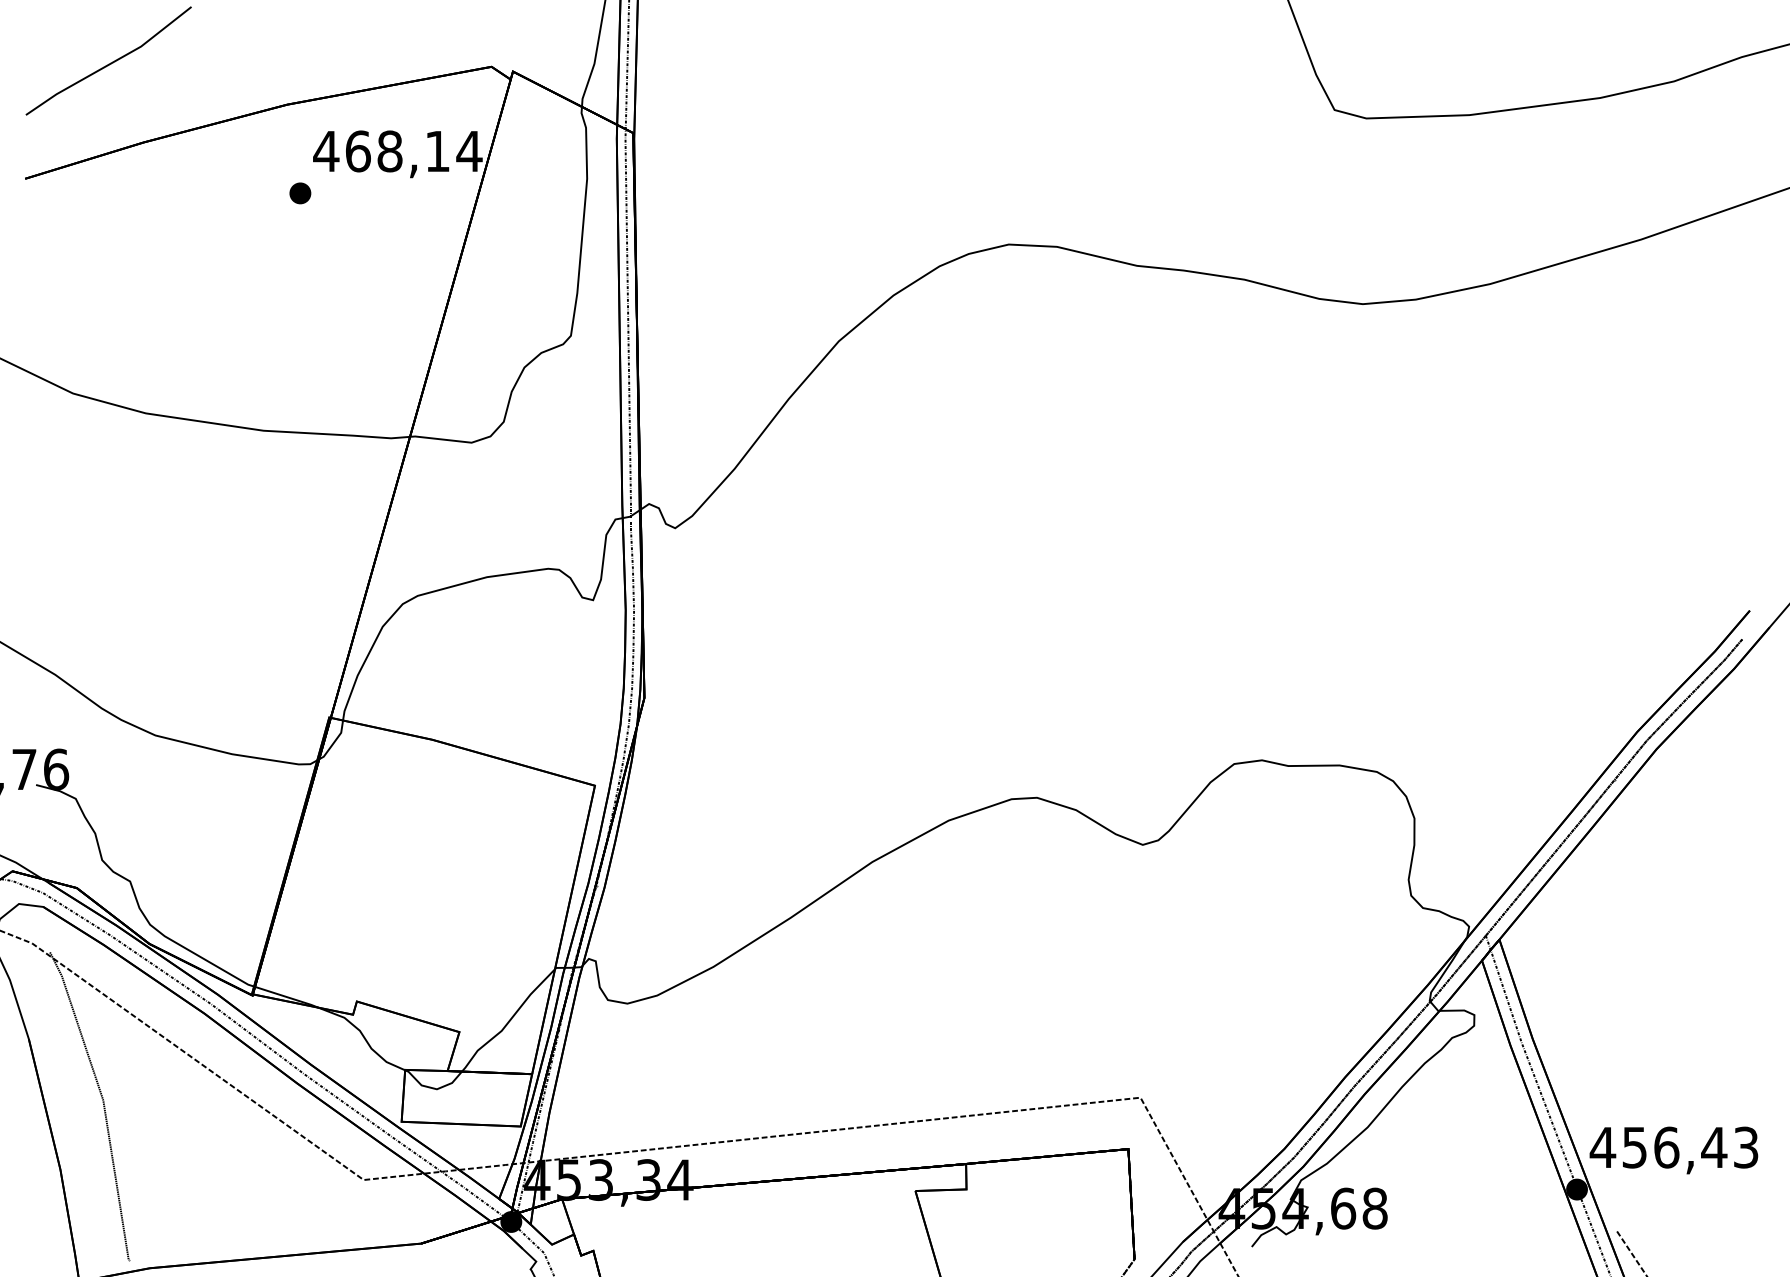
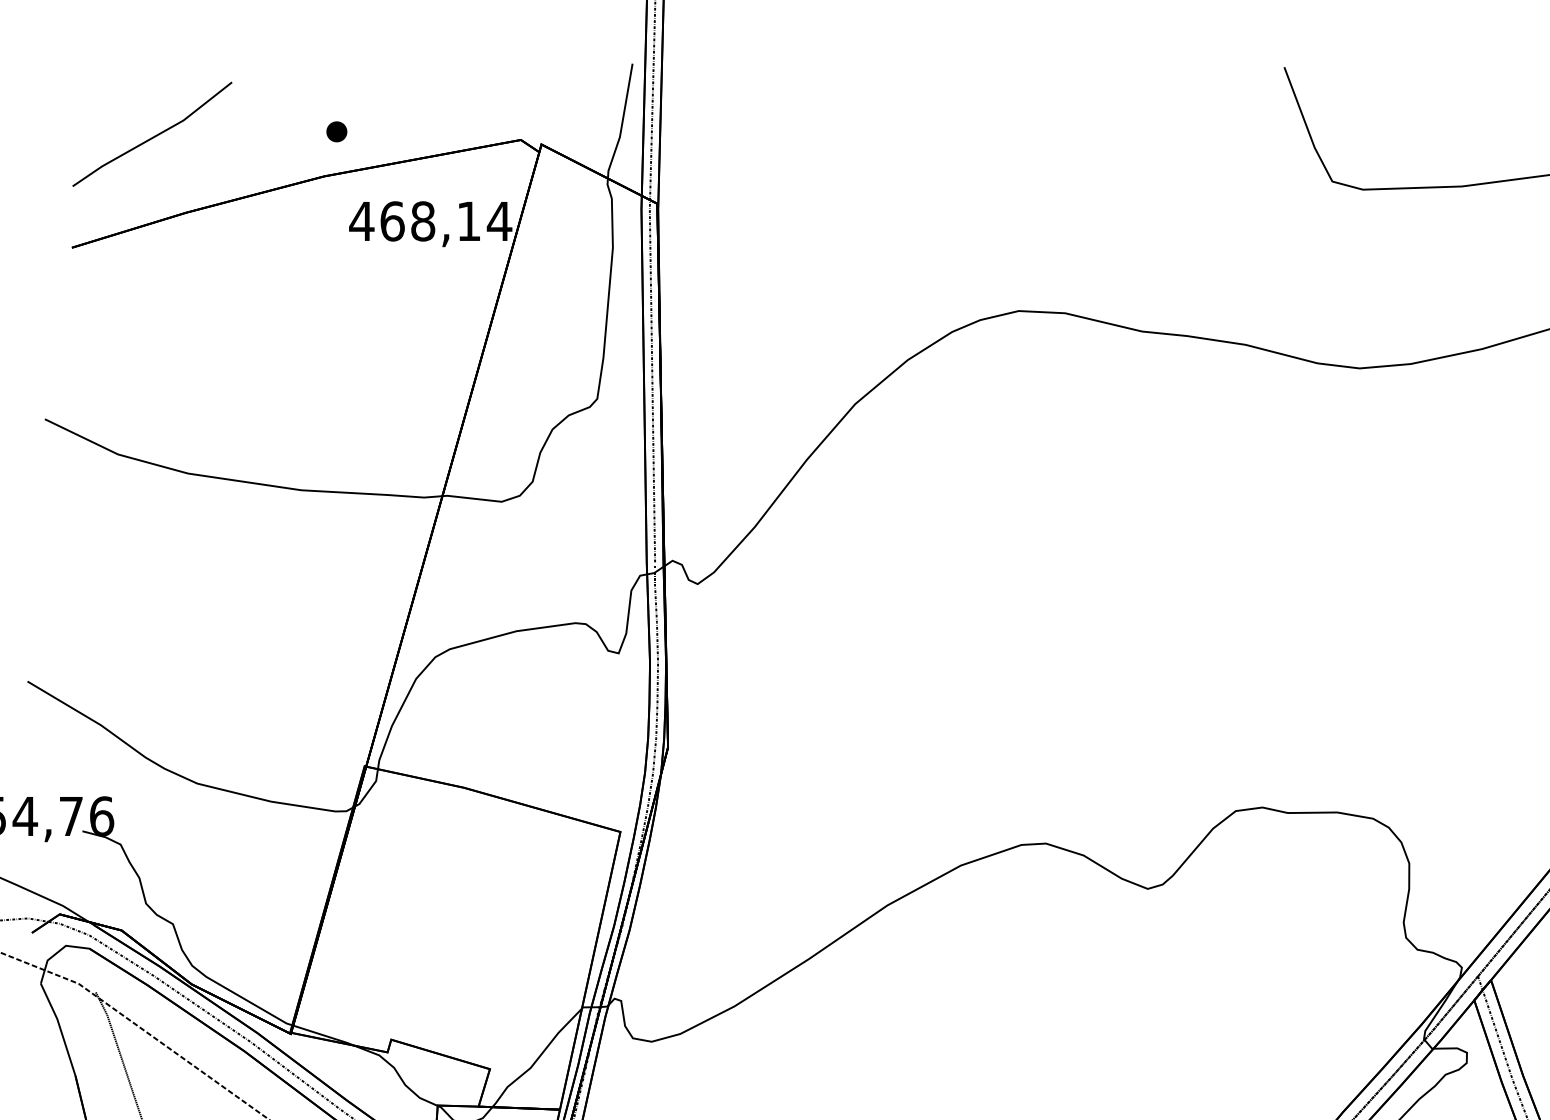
part: (300, 193) -> (336, 131), moved

